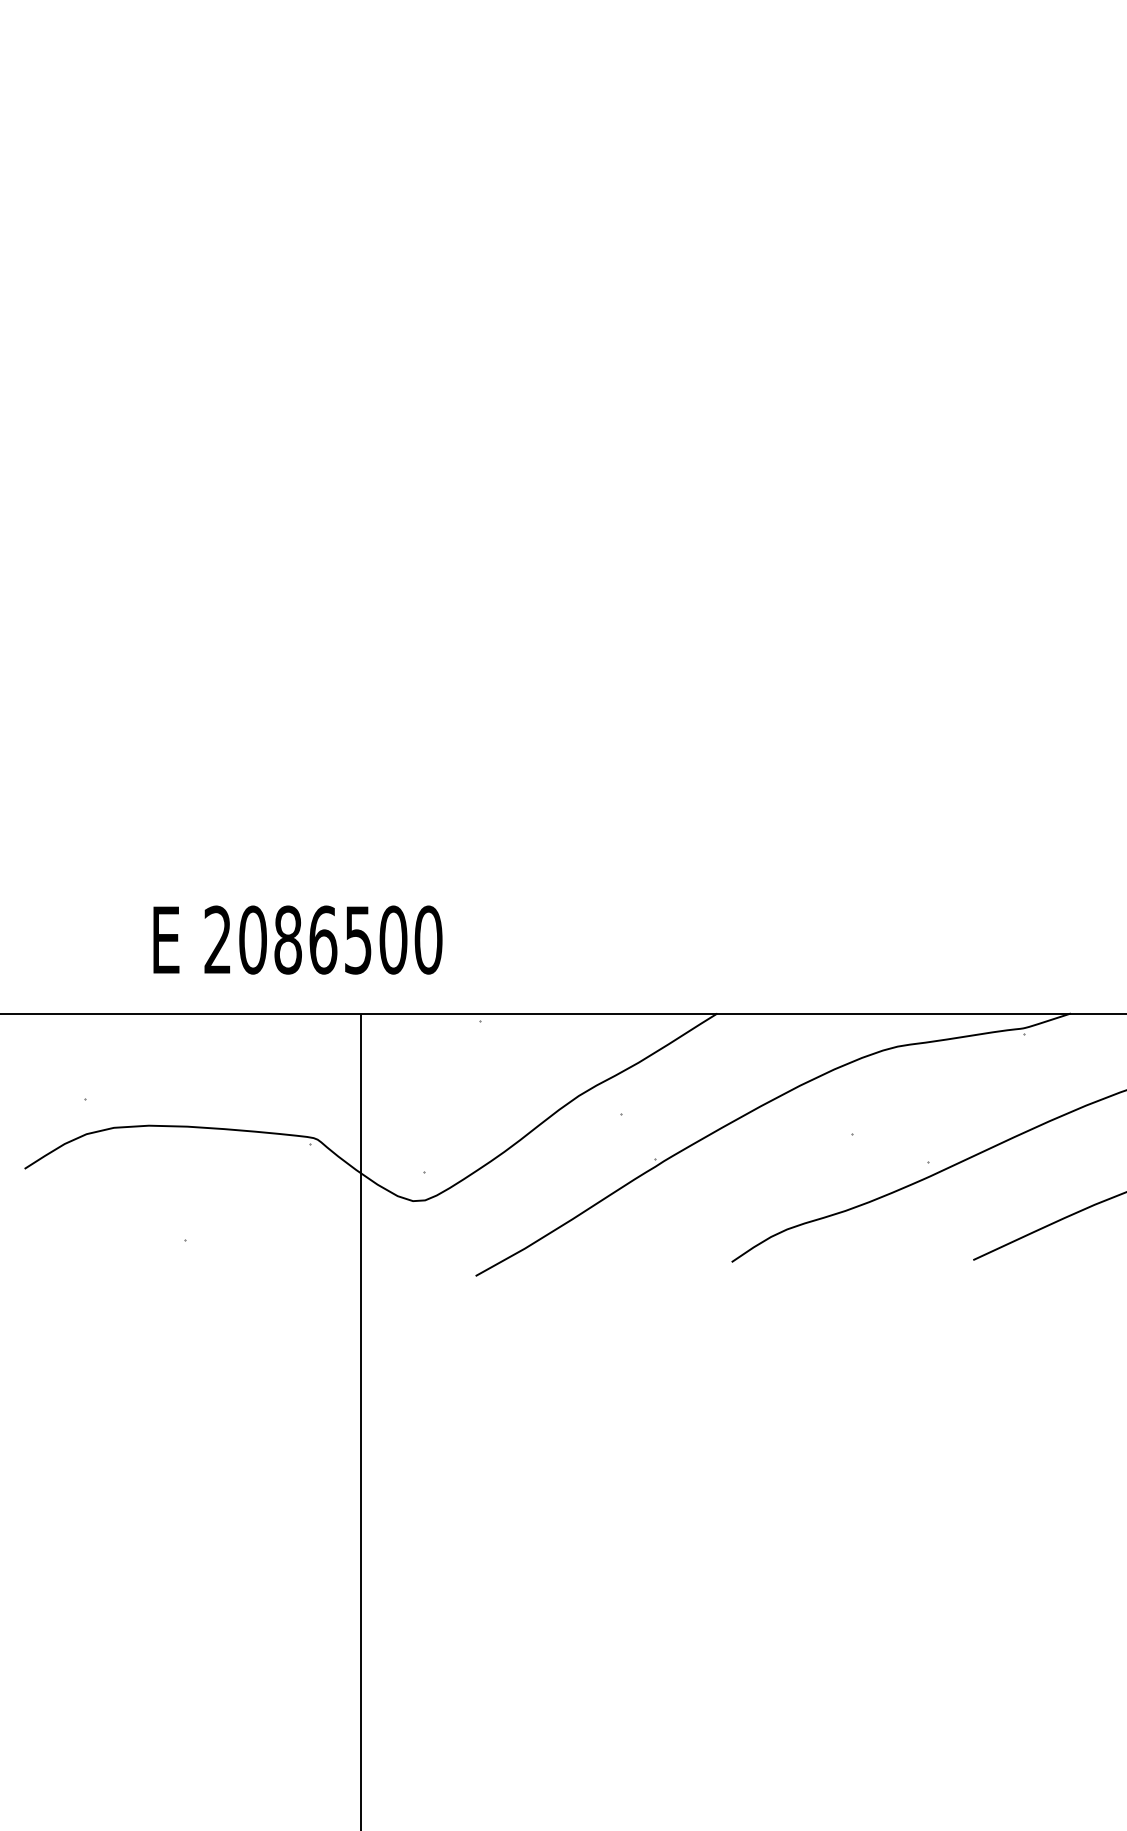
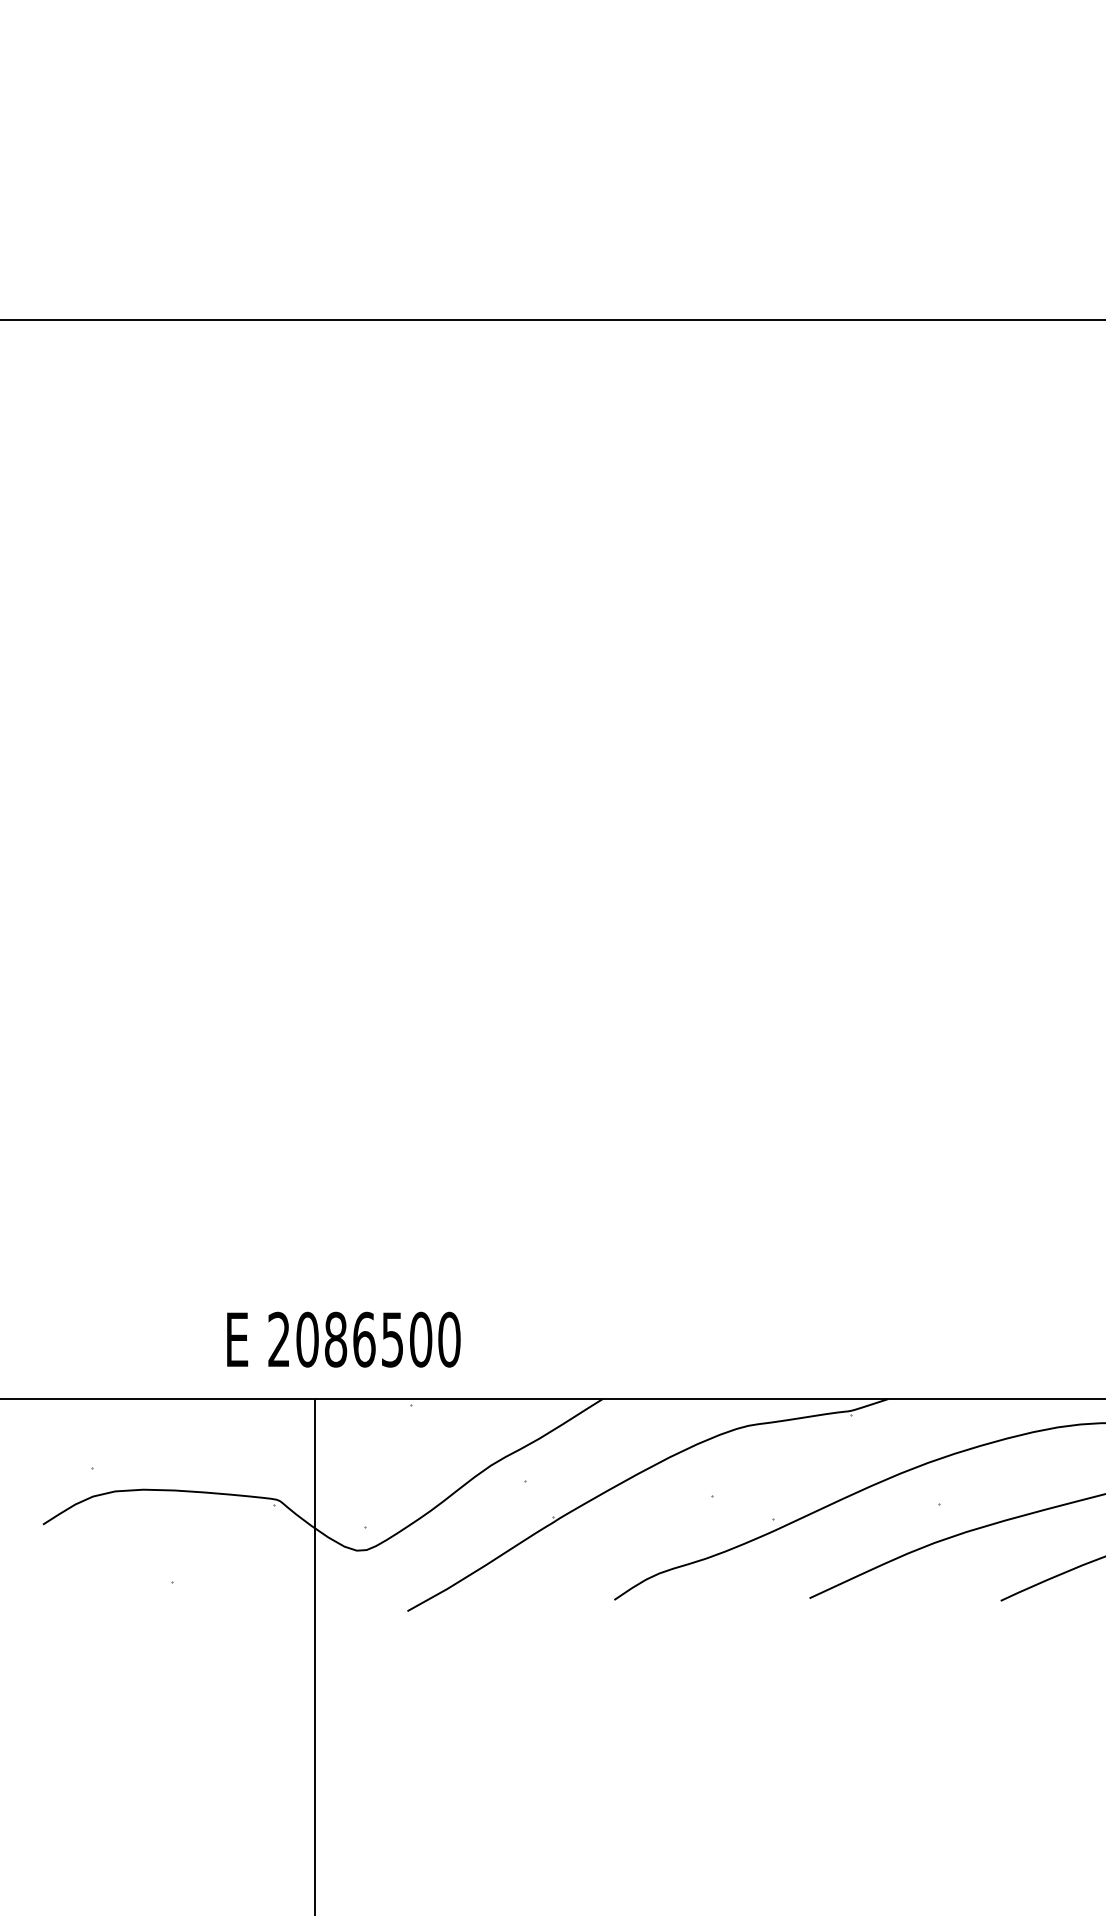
text: (297, 939) -> (343, 1339), moved

